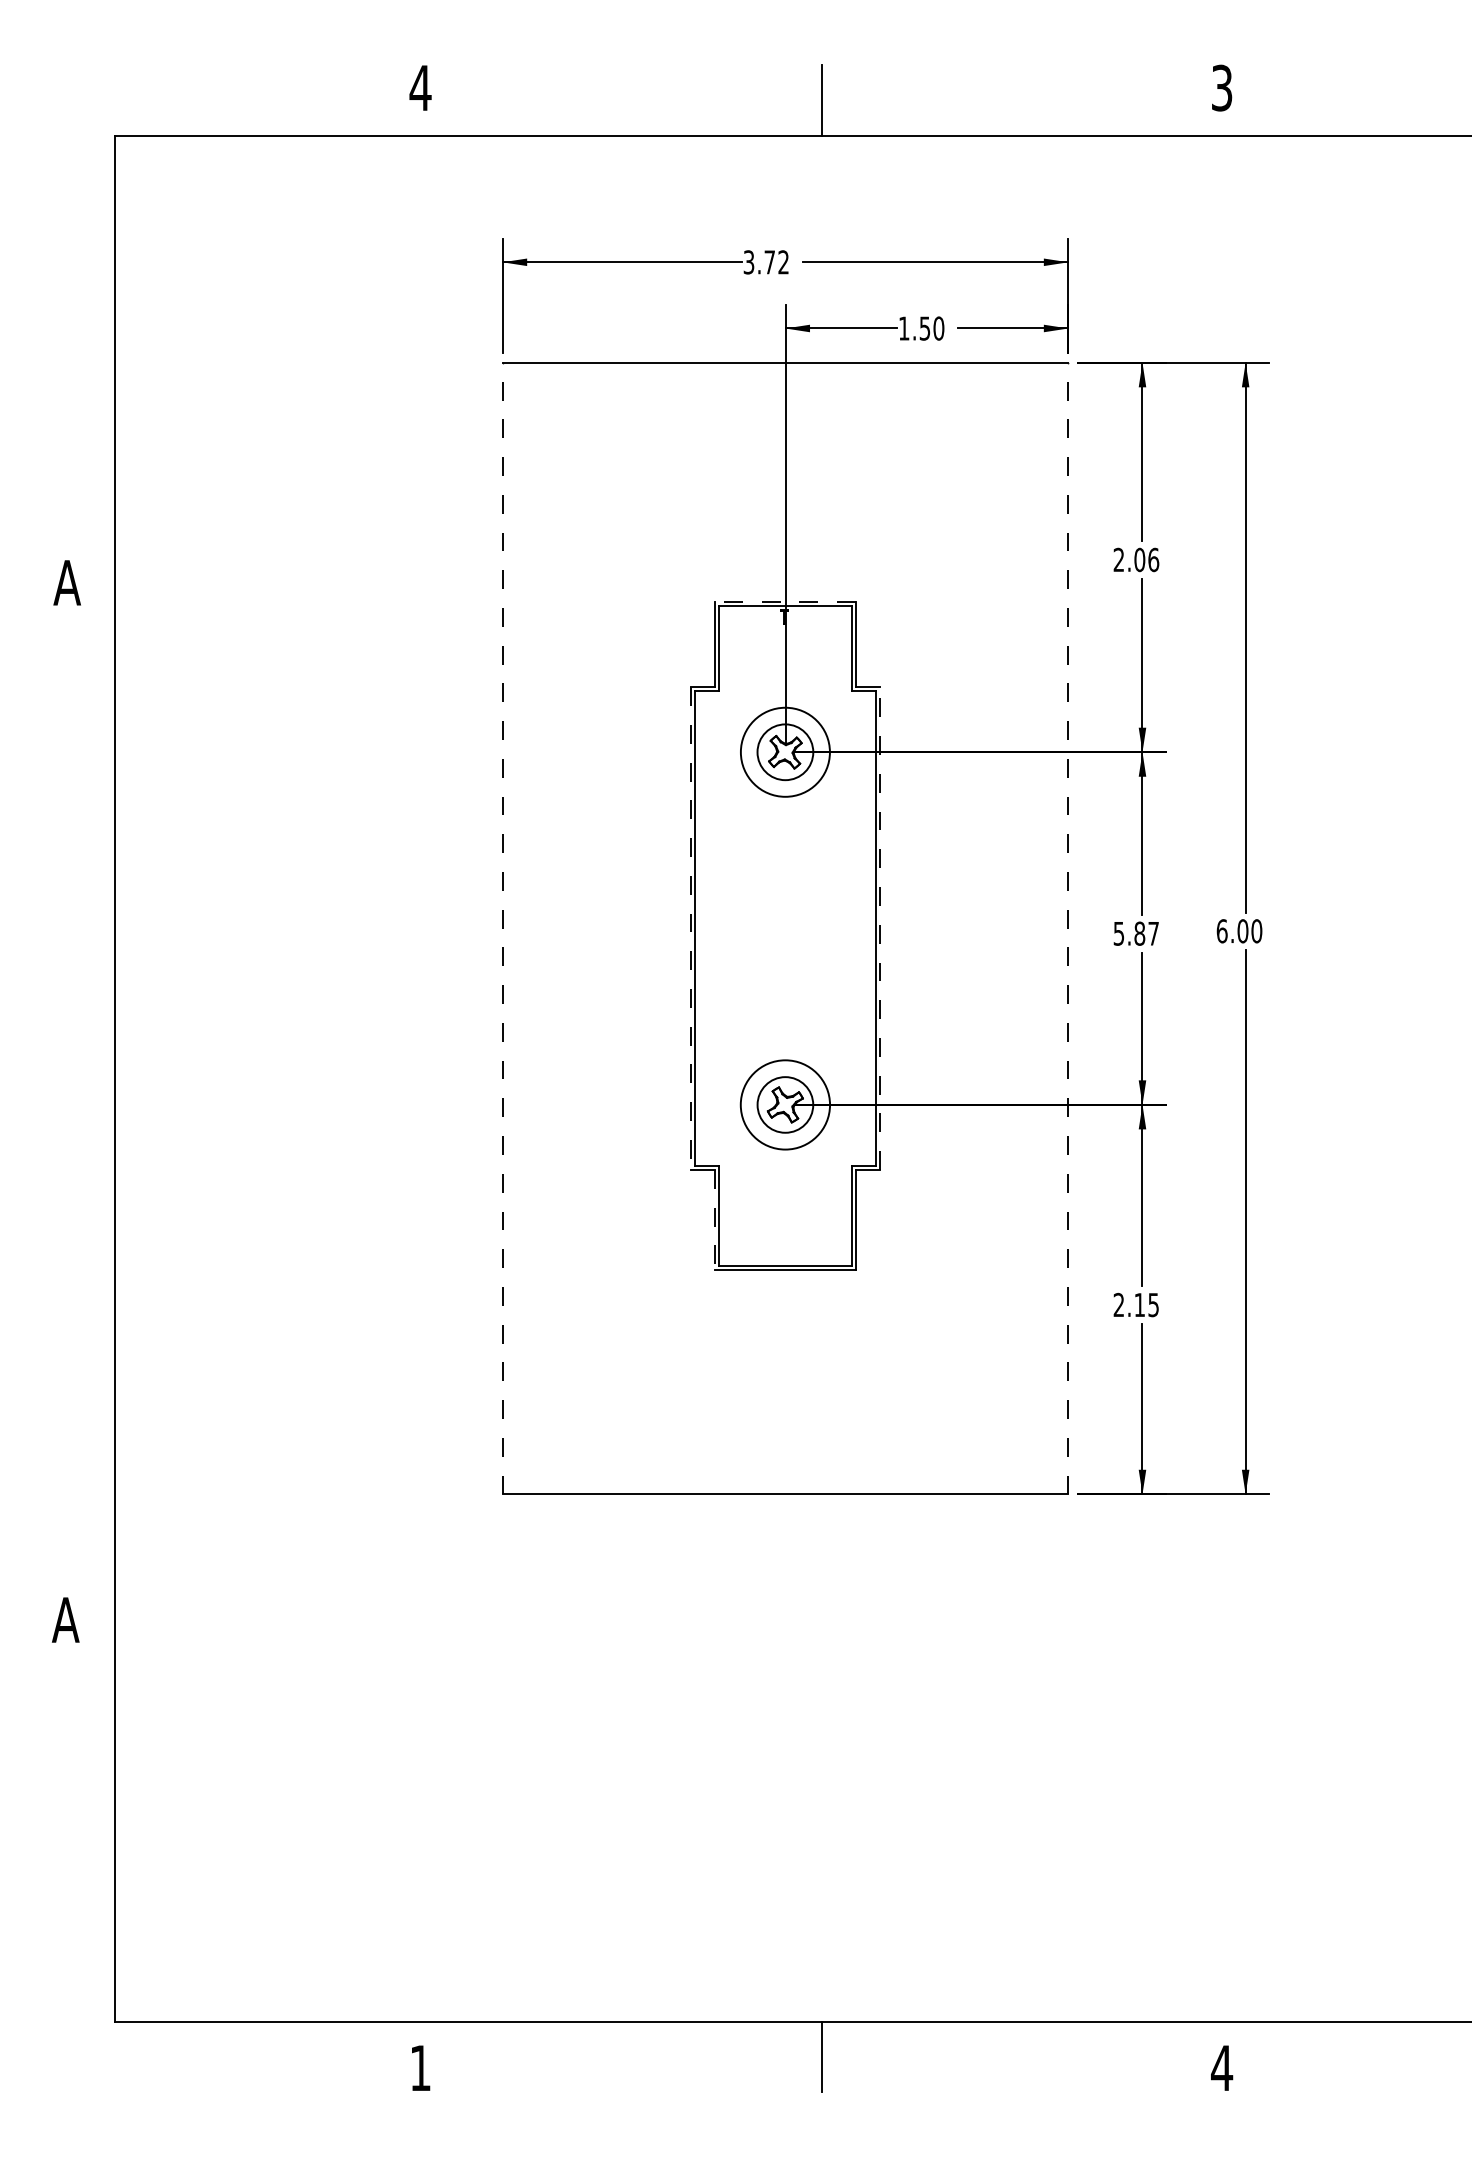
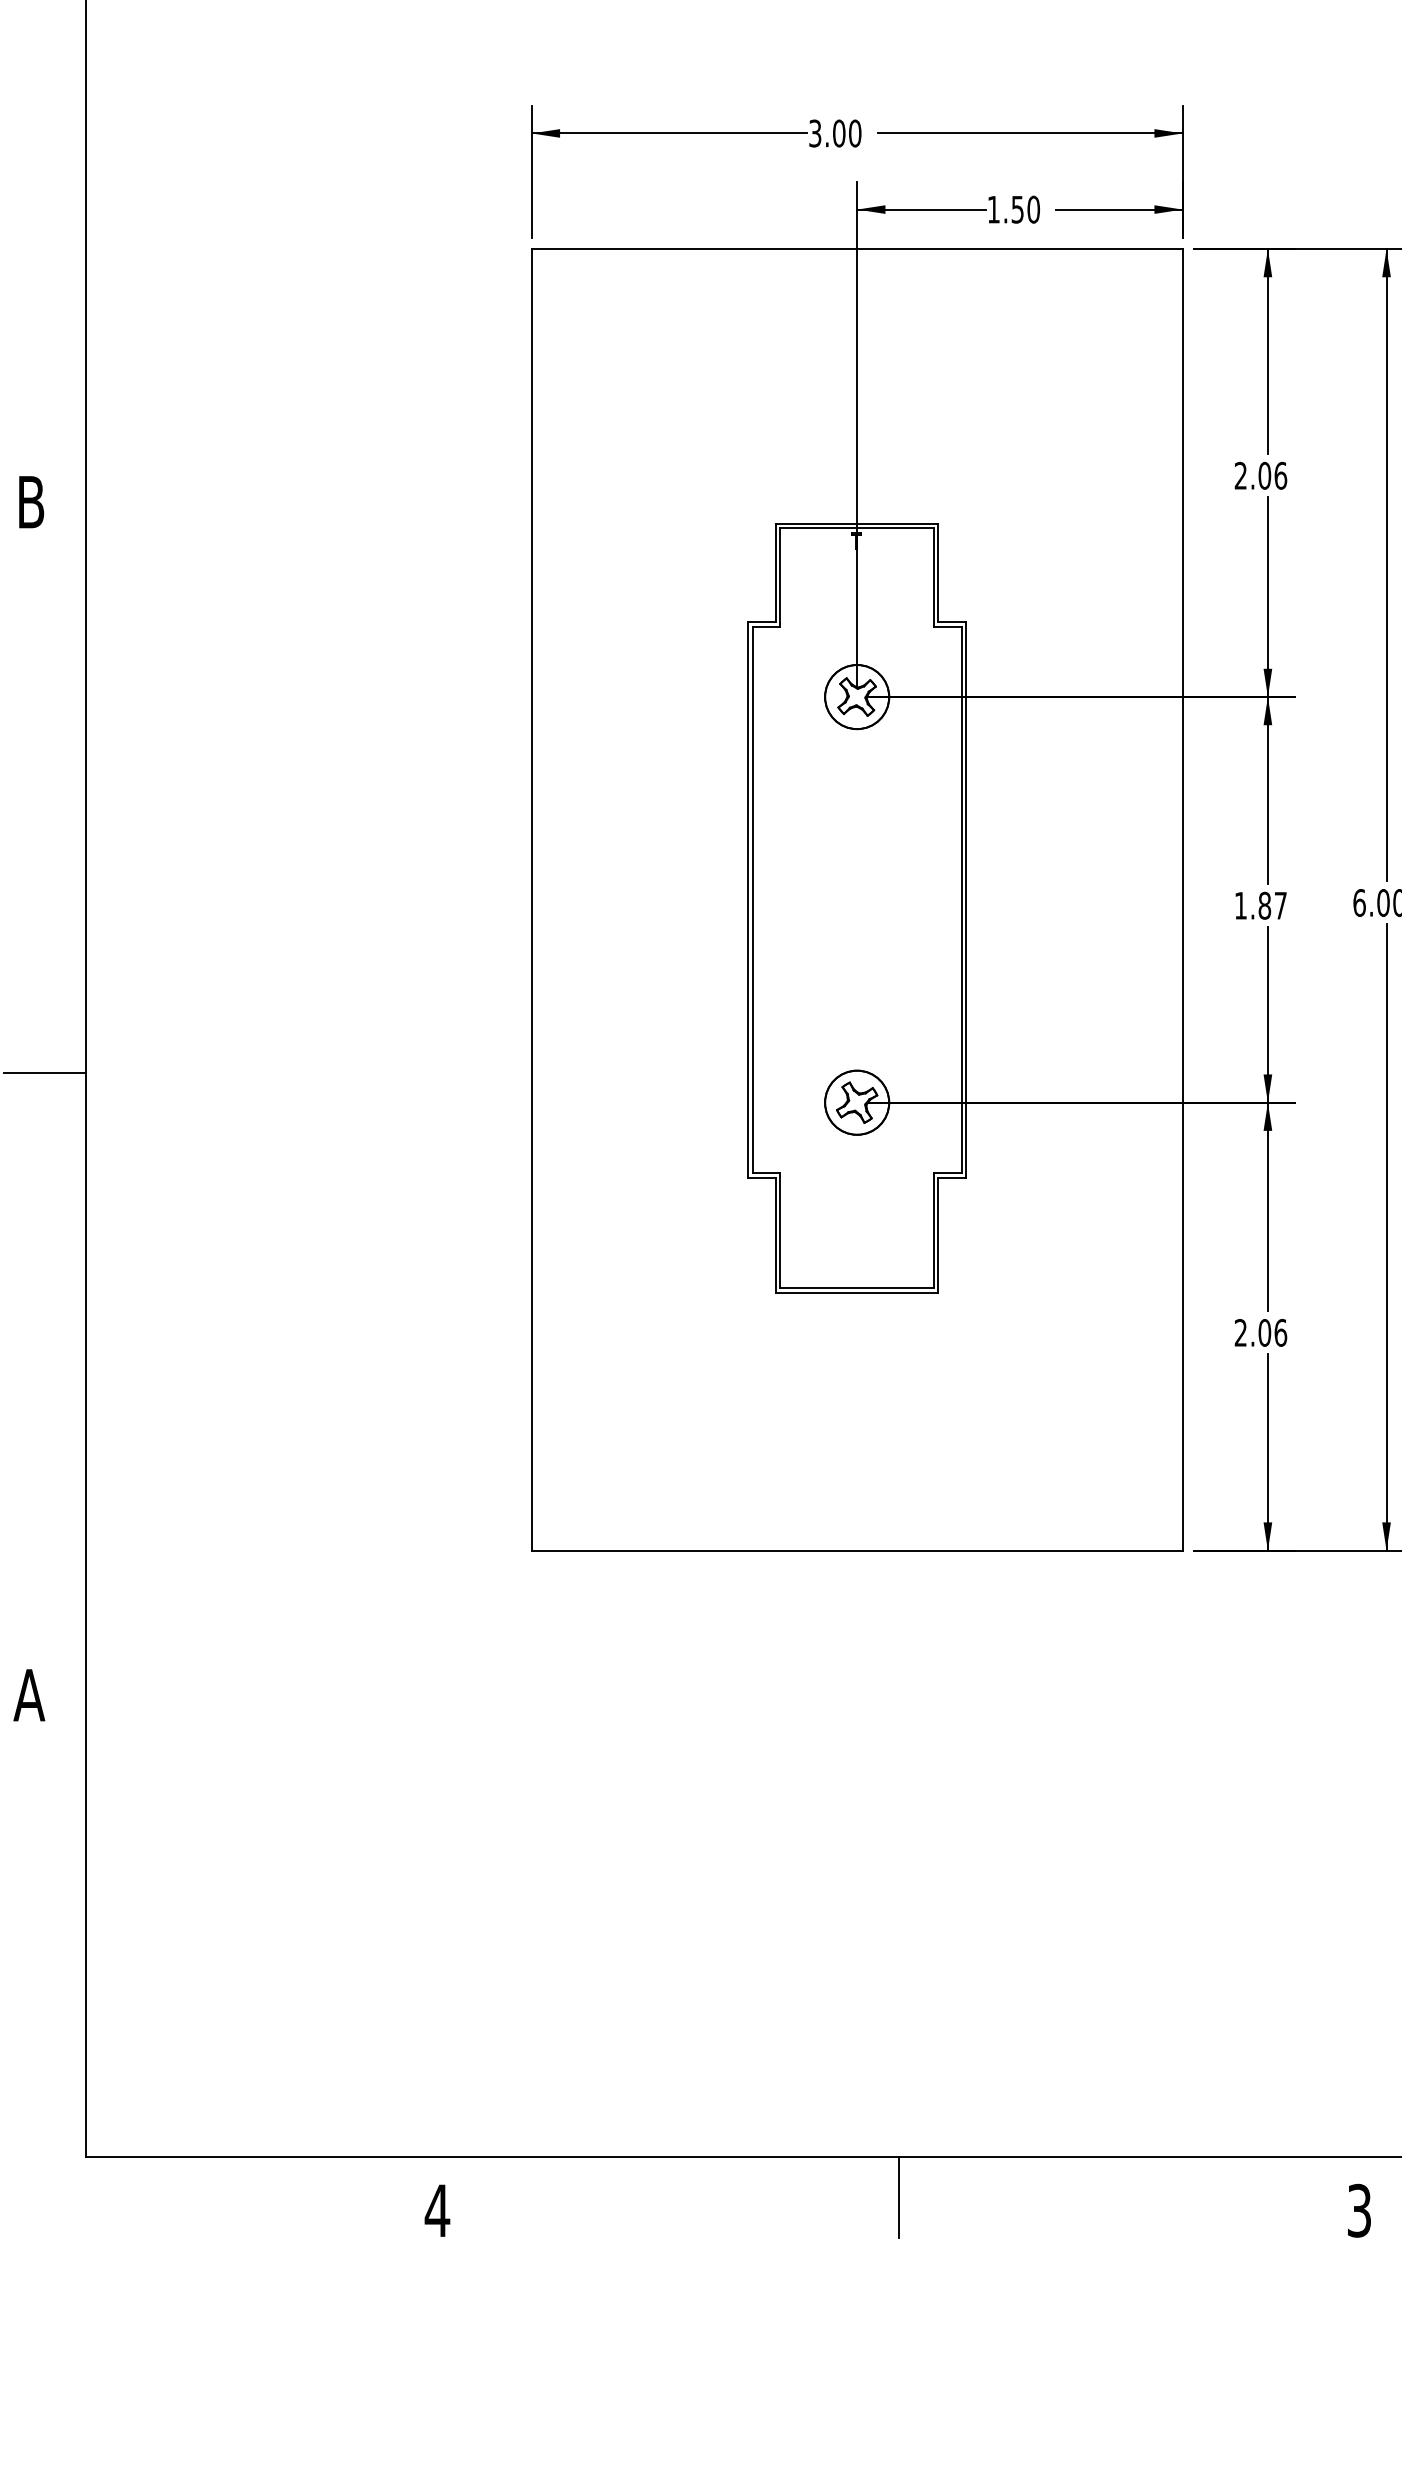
text: (776, 262) -> (846, 133), 3.72 -> 3.00
text: (66, 582) -> (30, 501), A -> B
line: (785, 601) -> (857, 523), dashed -> solid
circle: (785, 752) -> (857, 697), size x0.62
line: (502, 928) -> (531, 899), dashed -> solid
line: (880, 928) -> (966, 899), dashed -> solid
line: (1068, 928) -> (1182, 899), dashed -> solid
line: (690, 929) -> (747, 900), dashed -> solid
text: (1118, 933) -> (1240, 905), 5.87 -> 1.87
line: (79, 1078) -> (45, 1072), added
circle: (785, 1104) -> (857, 1102), size x0.62
line: (714, 1220) -> (775, 1235), dashed -> solid
text: (1146, 1304) -> (1272, 1332), 2.15 -> 2.06
text: (420, 2067) -> (437, 2209), 1 -> 4
text: (1222, 2067) -> (1359, 2209), 4 -> 3

